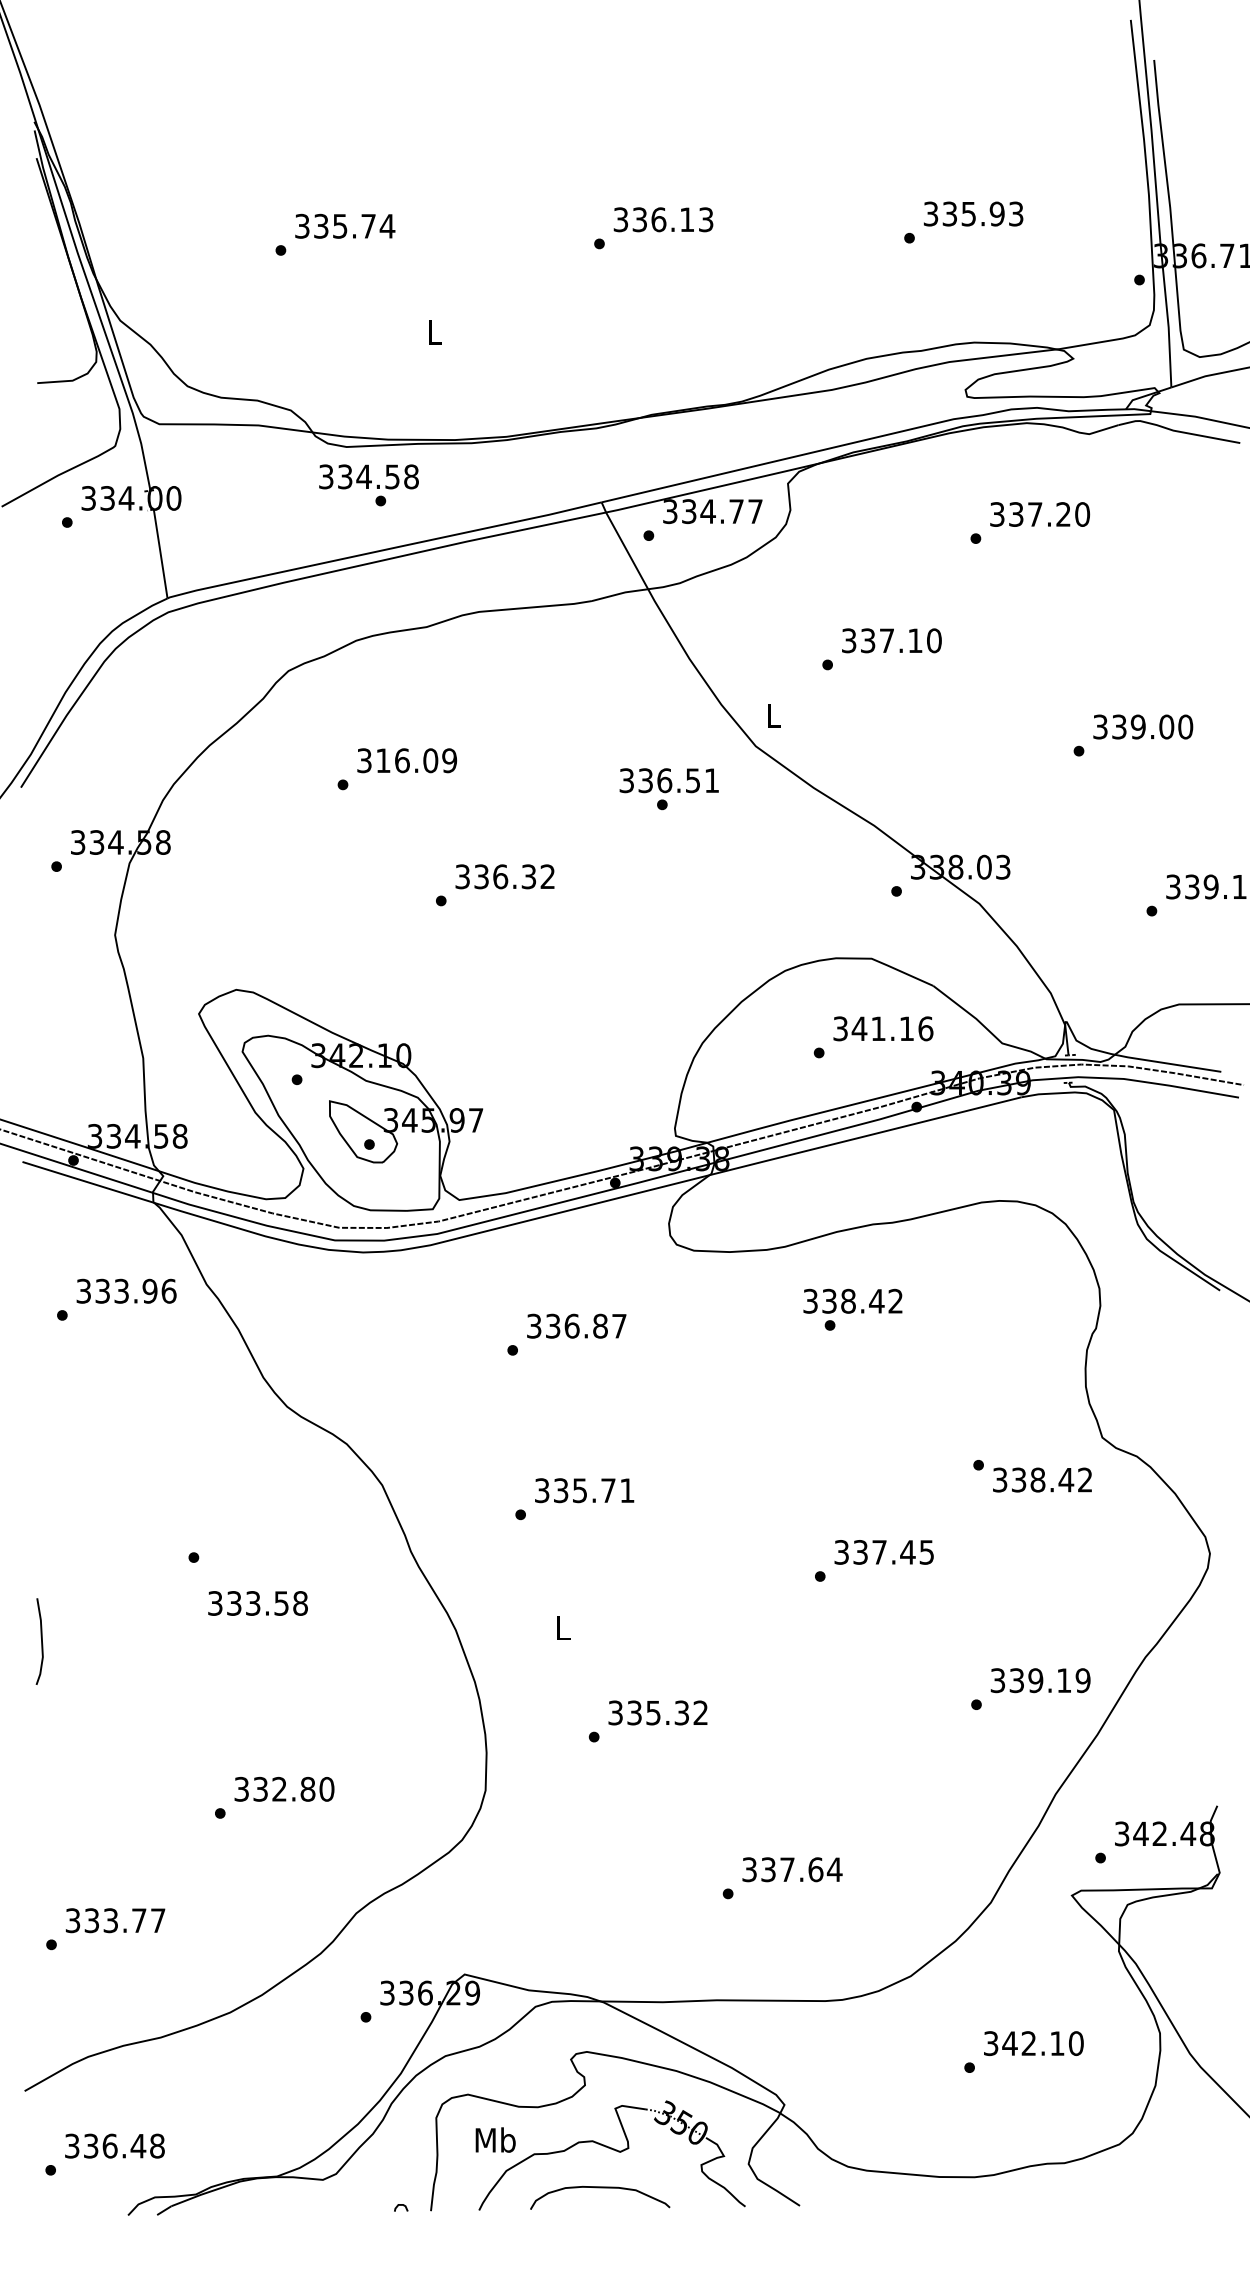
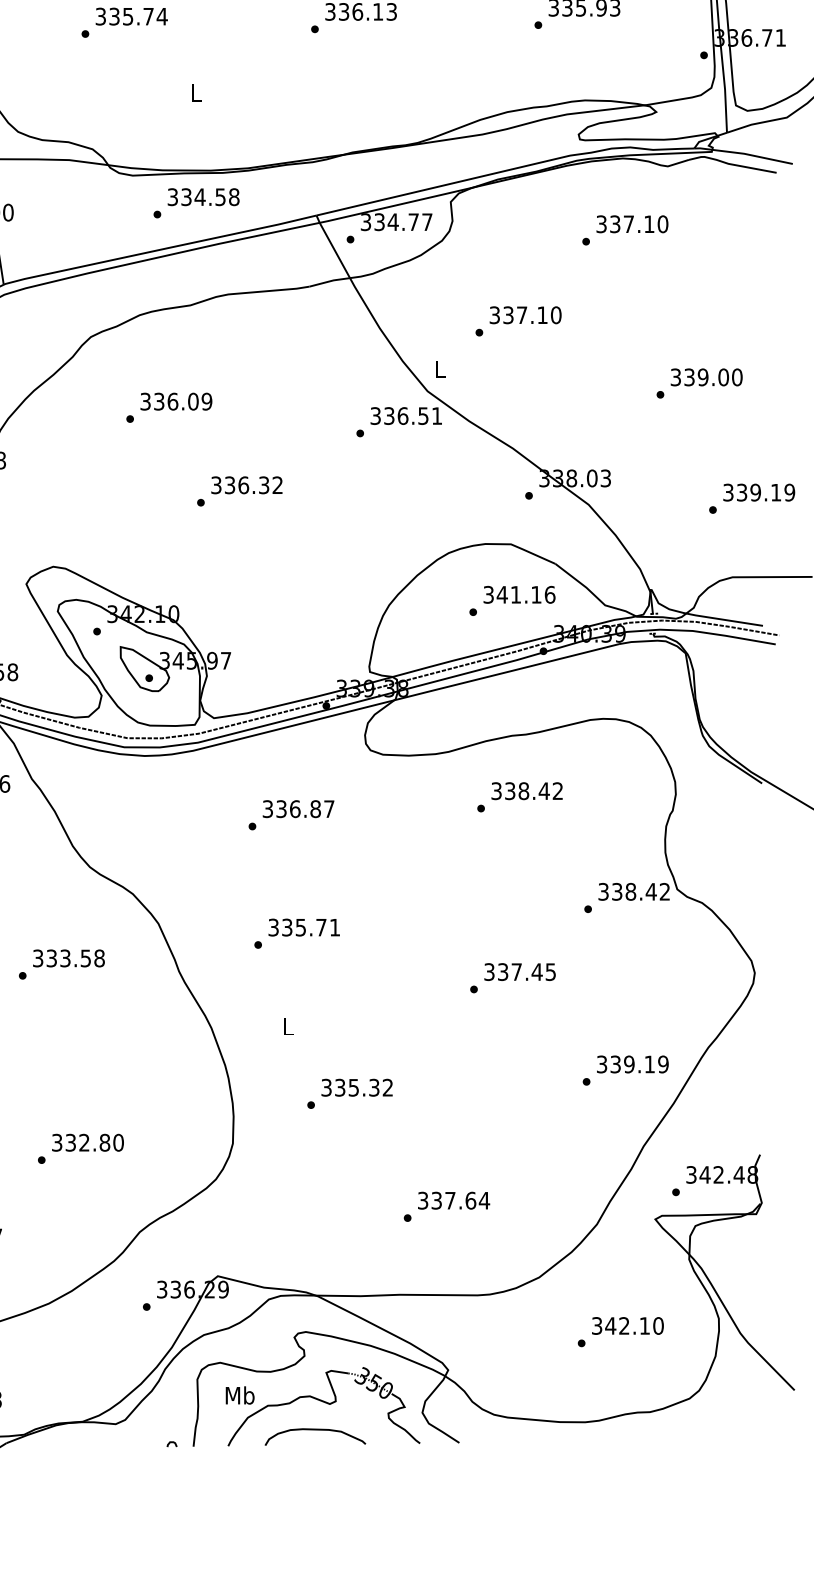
text: (368, 476) -> (203, 196), moved
text: (1063, 514) -> (649, 224), 337.20 -> 337.10
text: (383, 760) -> (159, 401), 316.09 -> 336.09
text: (668, 780) -> (405, 415), moved
text: (852, 1300) -> (526, 790), moved
text: (1042, 1479) -> (634, 891), moved
text: (257, 1603) -> (68, 958), moved

